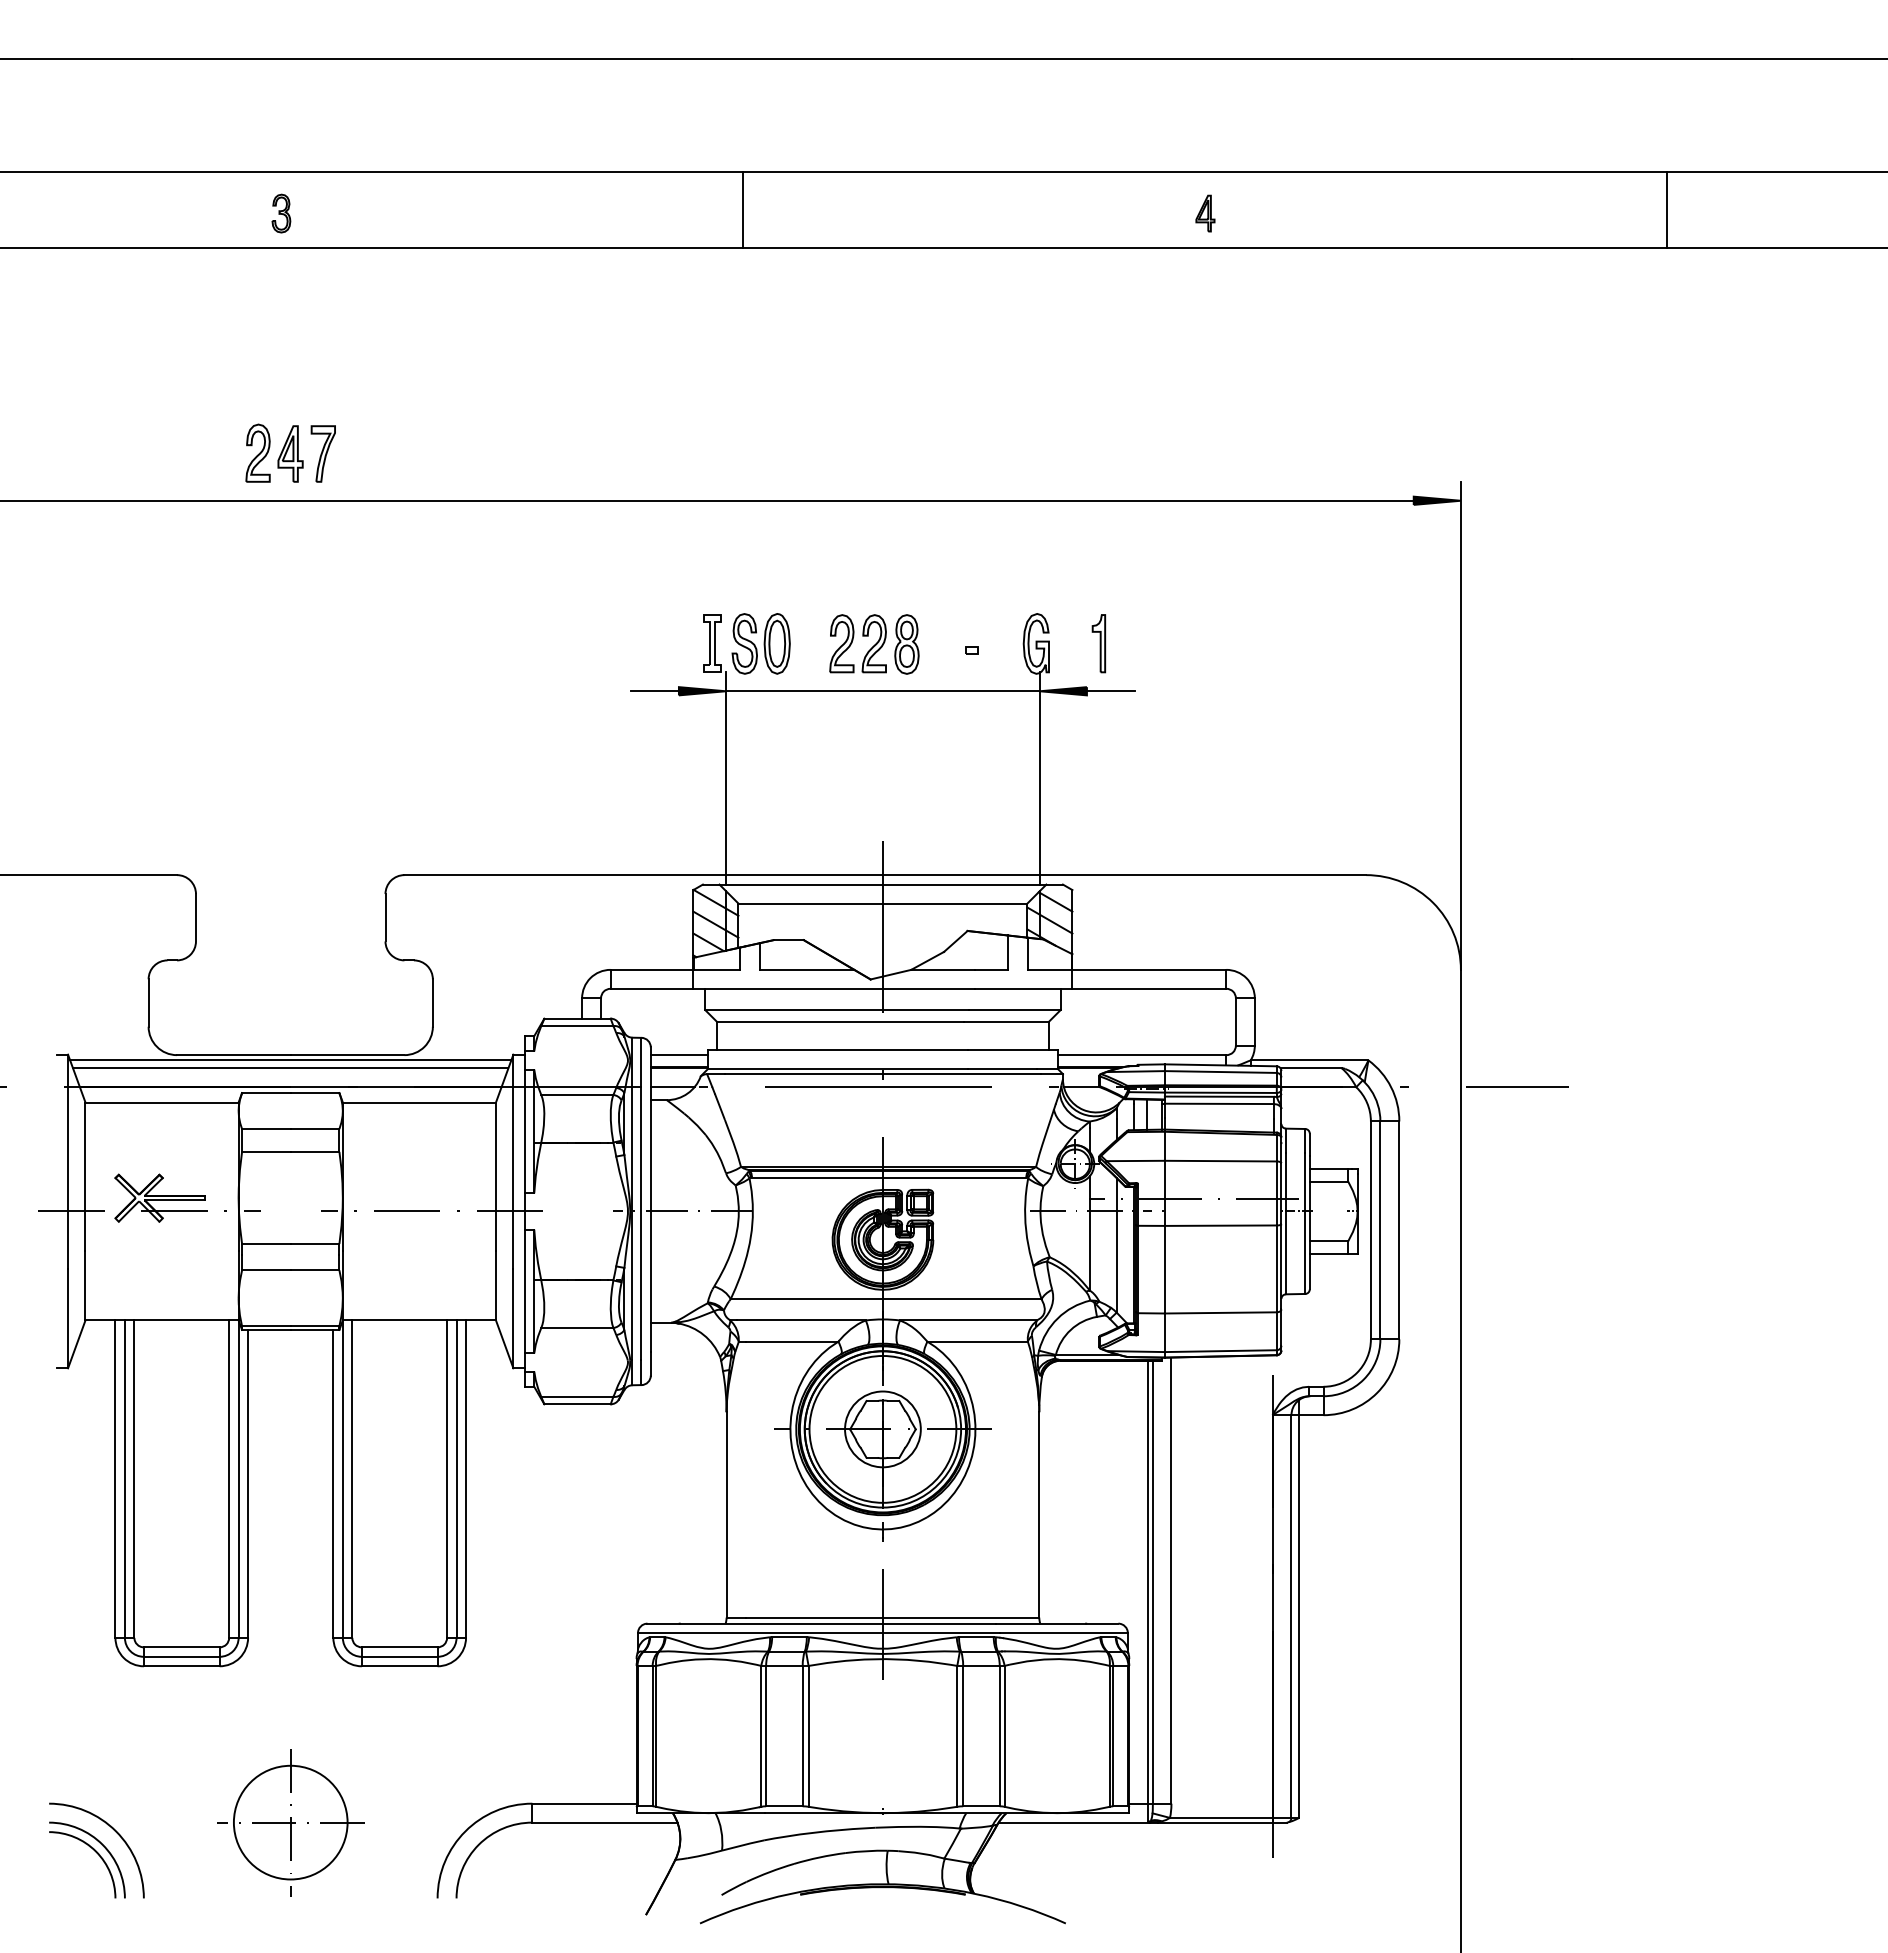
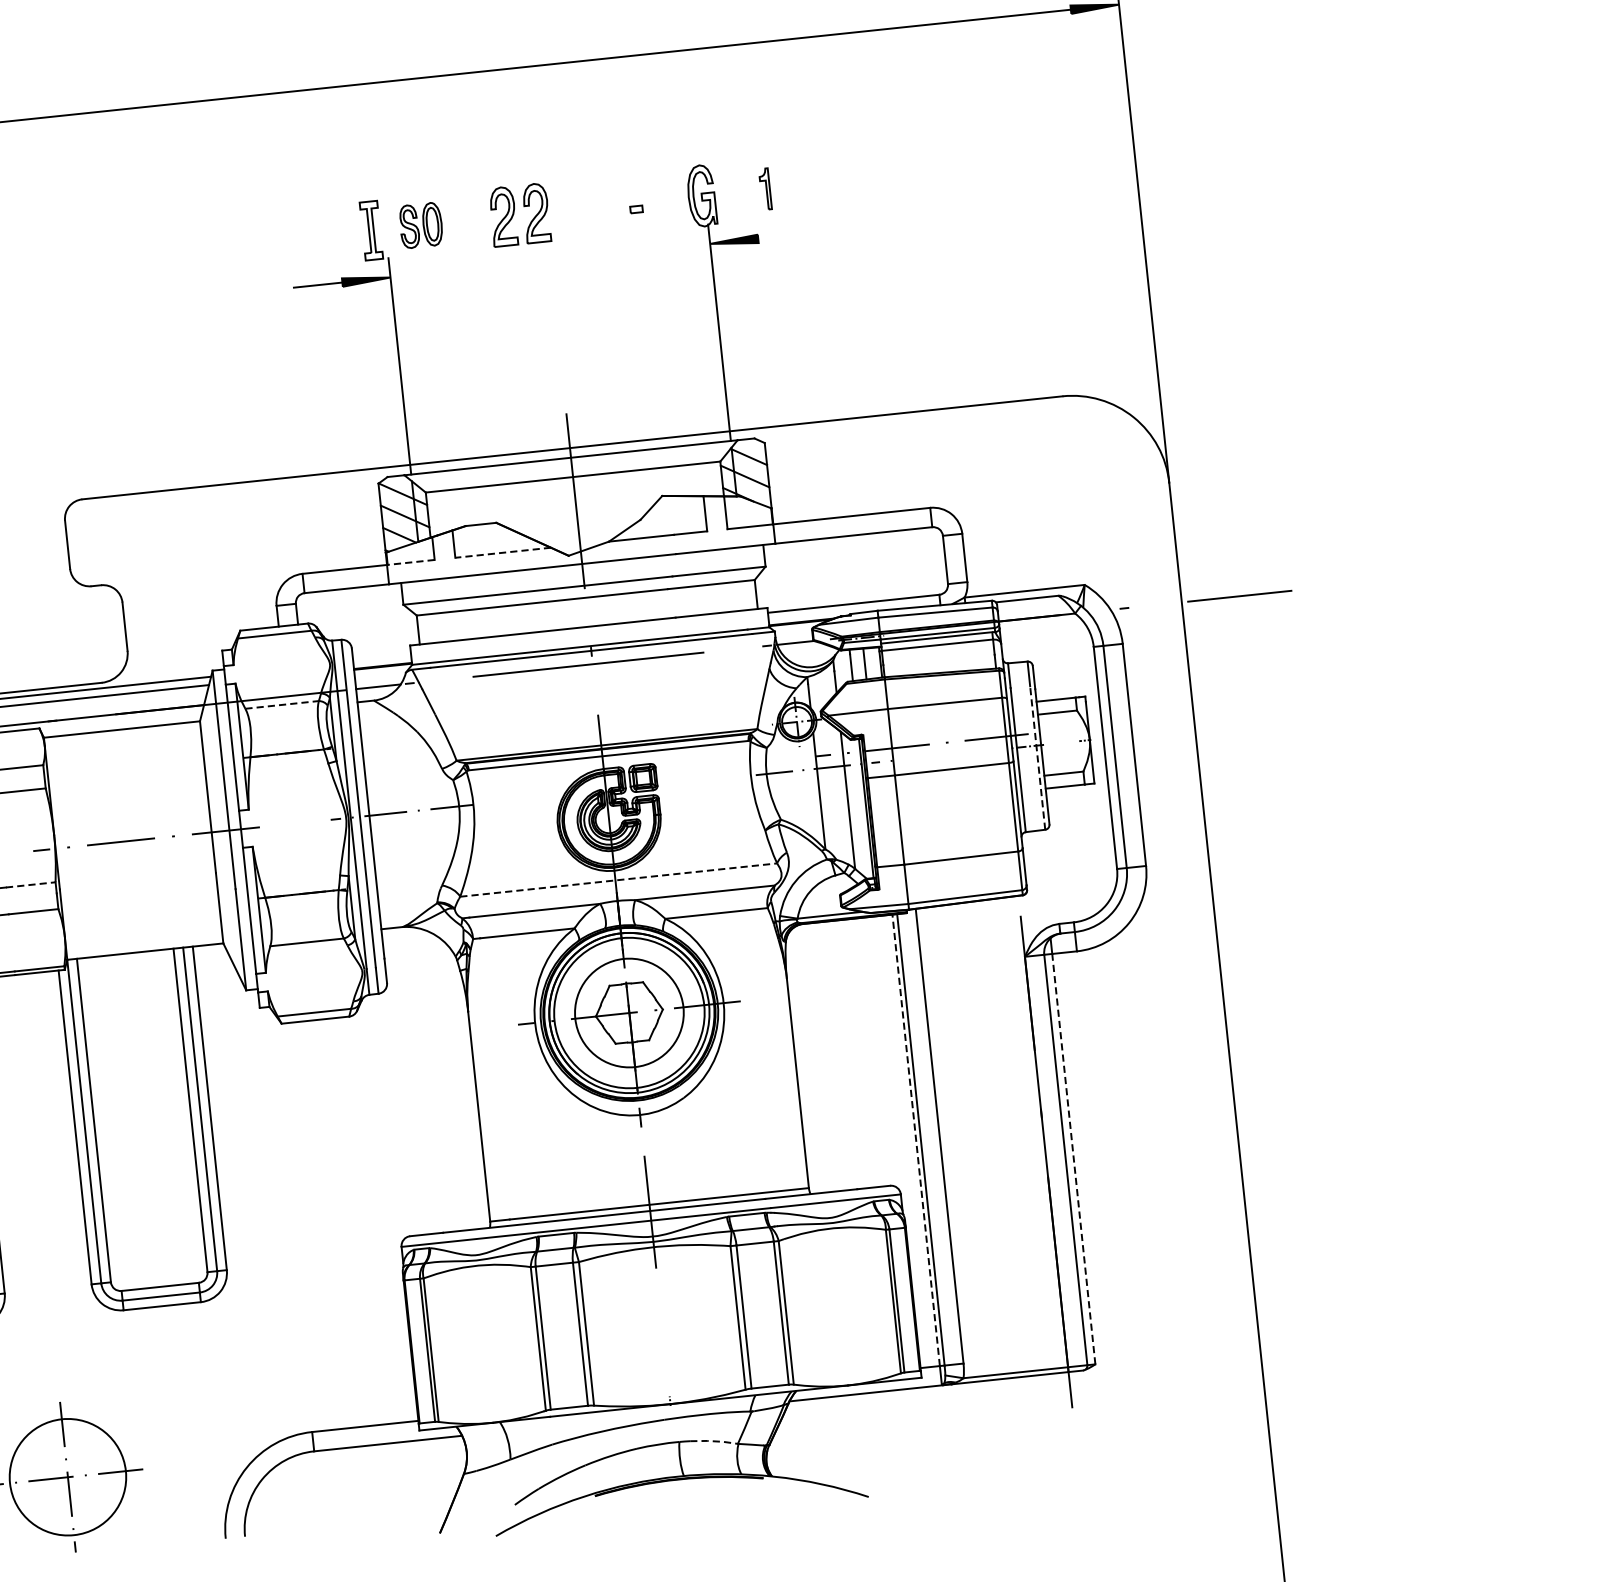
part: (760, 643) -> (420, 225), size x0.7
part: (1098, 643) -> (764, 188), size x0.7
part: (906, 644) -> (569, 210), removed
line: (882, 691) -> (549, 261), removed
line: (1110, 691) -> (782, 236), removed
line: (716, 969) -> (410, 562), solid -> dashed
line: (807, 969) -> (503, 552), solid -> dashed
line: (678, 1055) -> (380, 653), removed
line: (577, 1094) -> (282, 704), solid -> dashed
line: (1305, 1223) -> (1038, 757), solid -> dashed
line: (315, 1244) -> (31, 885), solid -> dashed
line: (886, 1299) -> (619, 880), solid -> dashed
circle: (882, 1429) -> (628, 1013), size x1.4
line: (1148, 1581) -> (916, 1139), solid -> dashed
line: (1299, 1616) -> (1073, 1159), solid -> dashed
line: (921, 1853) -> (714, 1441), solid -> dashed

